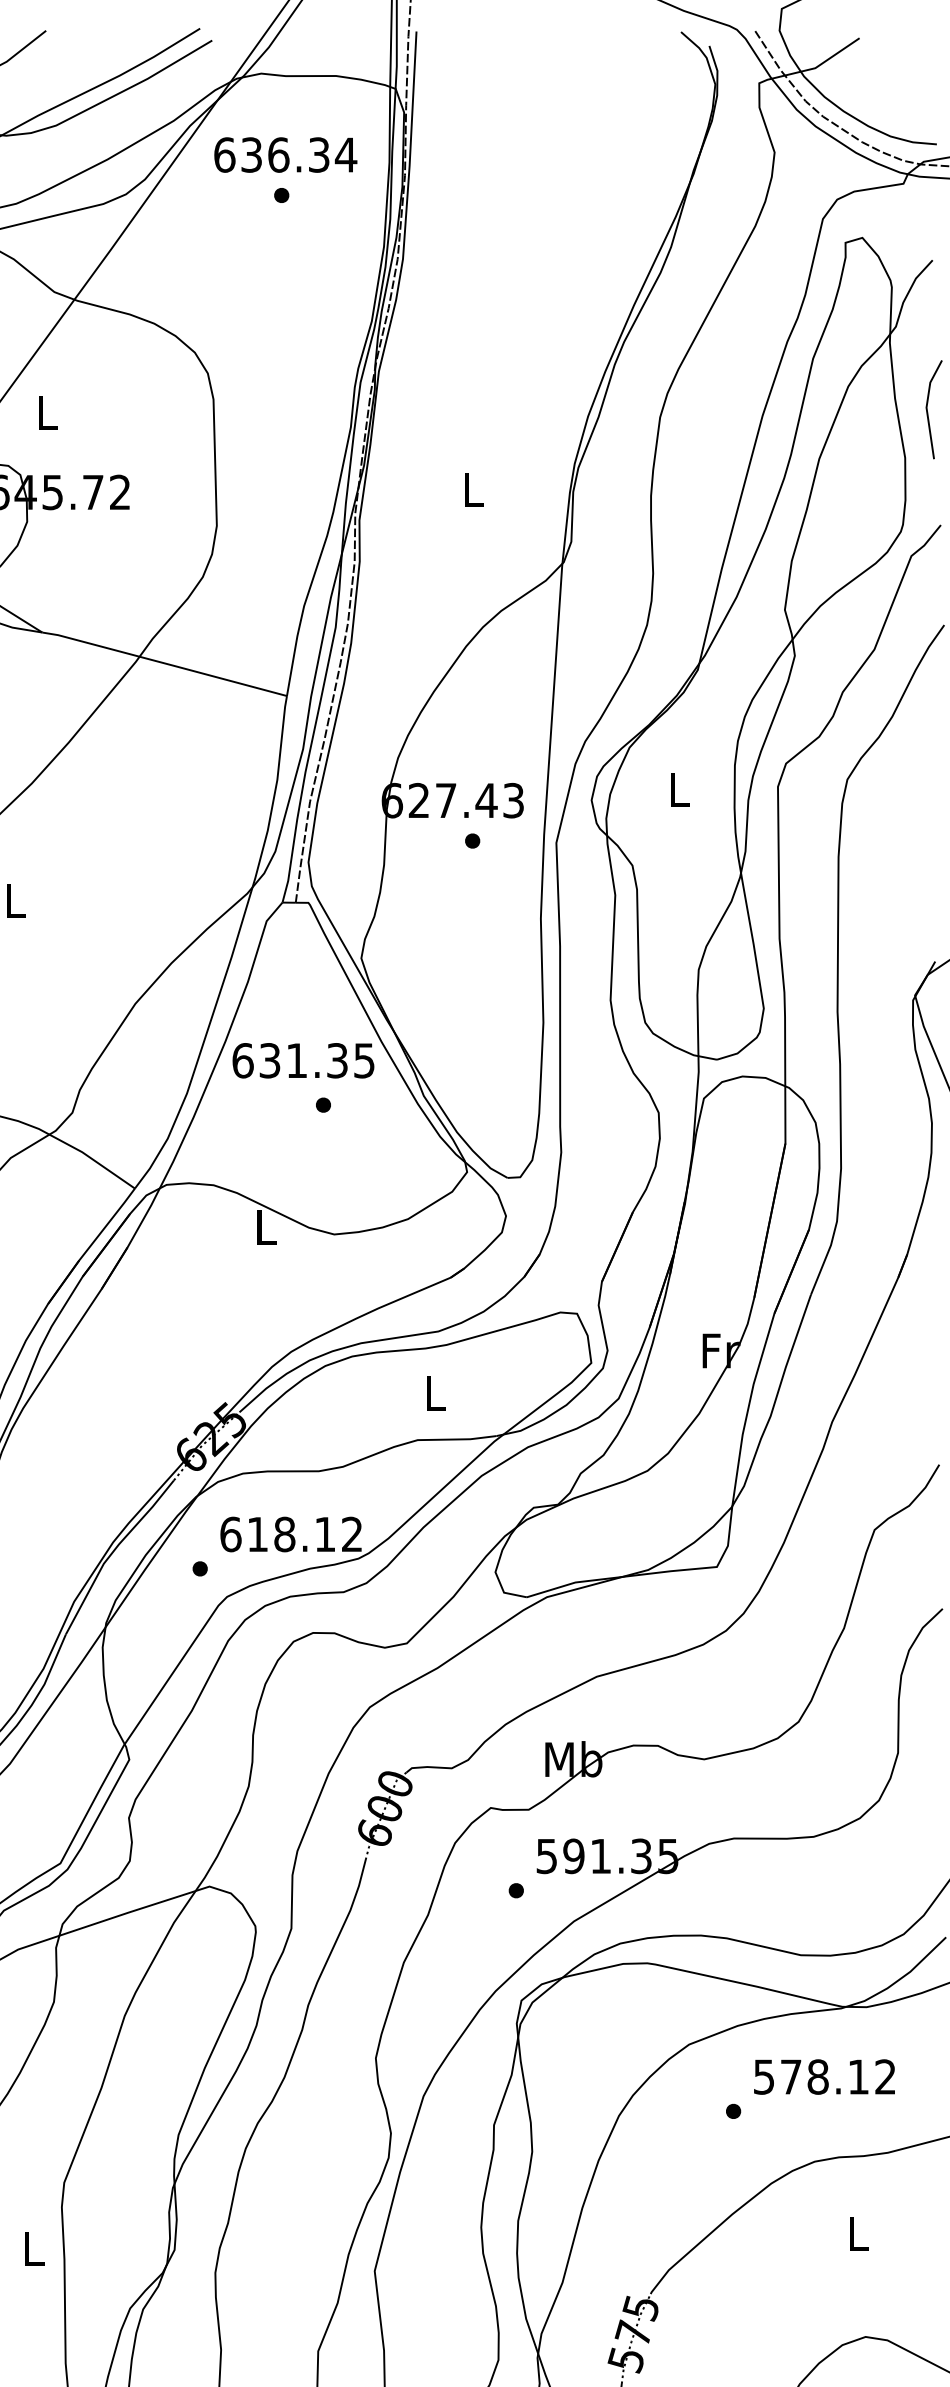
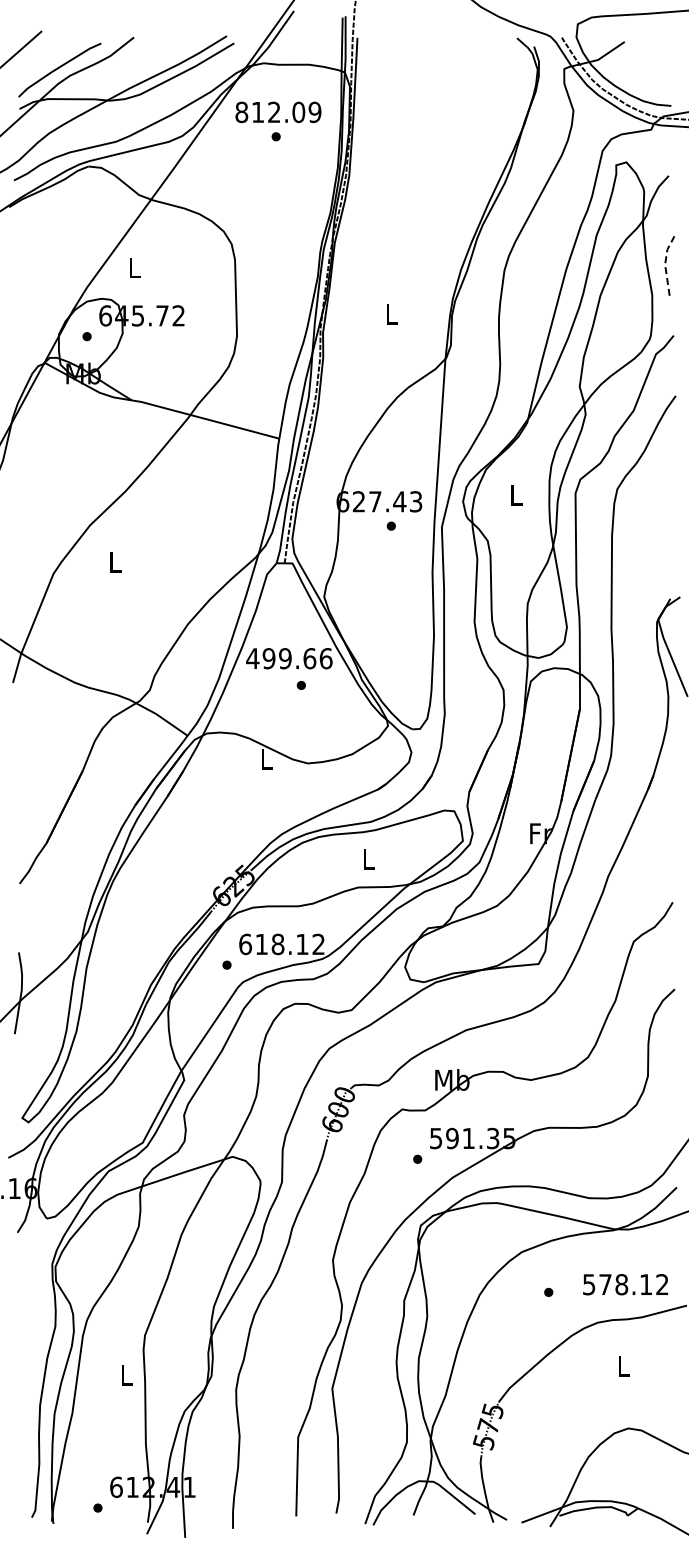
text: (285, 155) -> (278, 112), 636.34 -> 812.09
line: (927, 407) -> (665, 264), solid -> dashed
text: (303, 1060) -> (289, 658), 631.35 -> 499.66
text: (824, 2076) -> (625, 1284), moved

